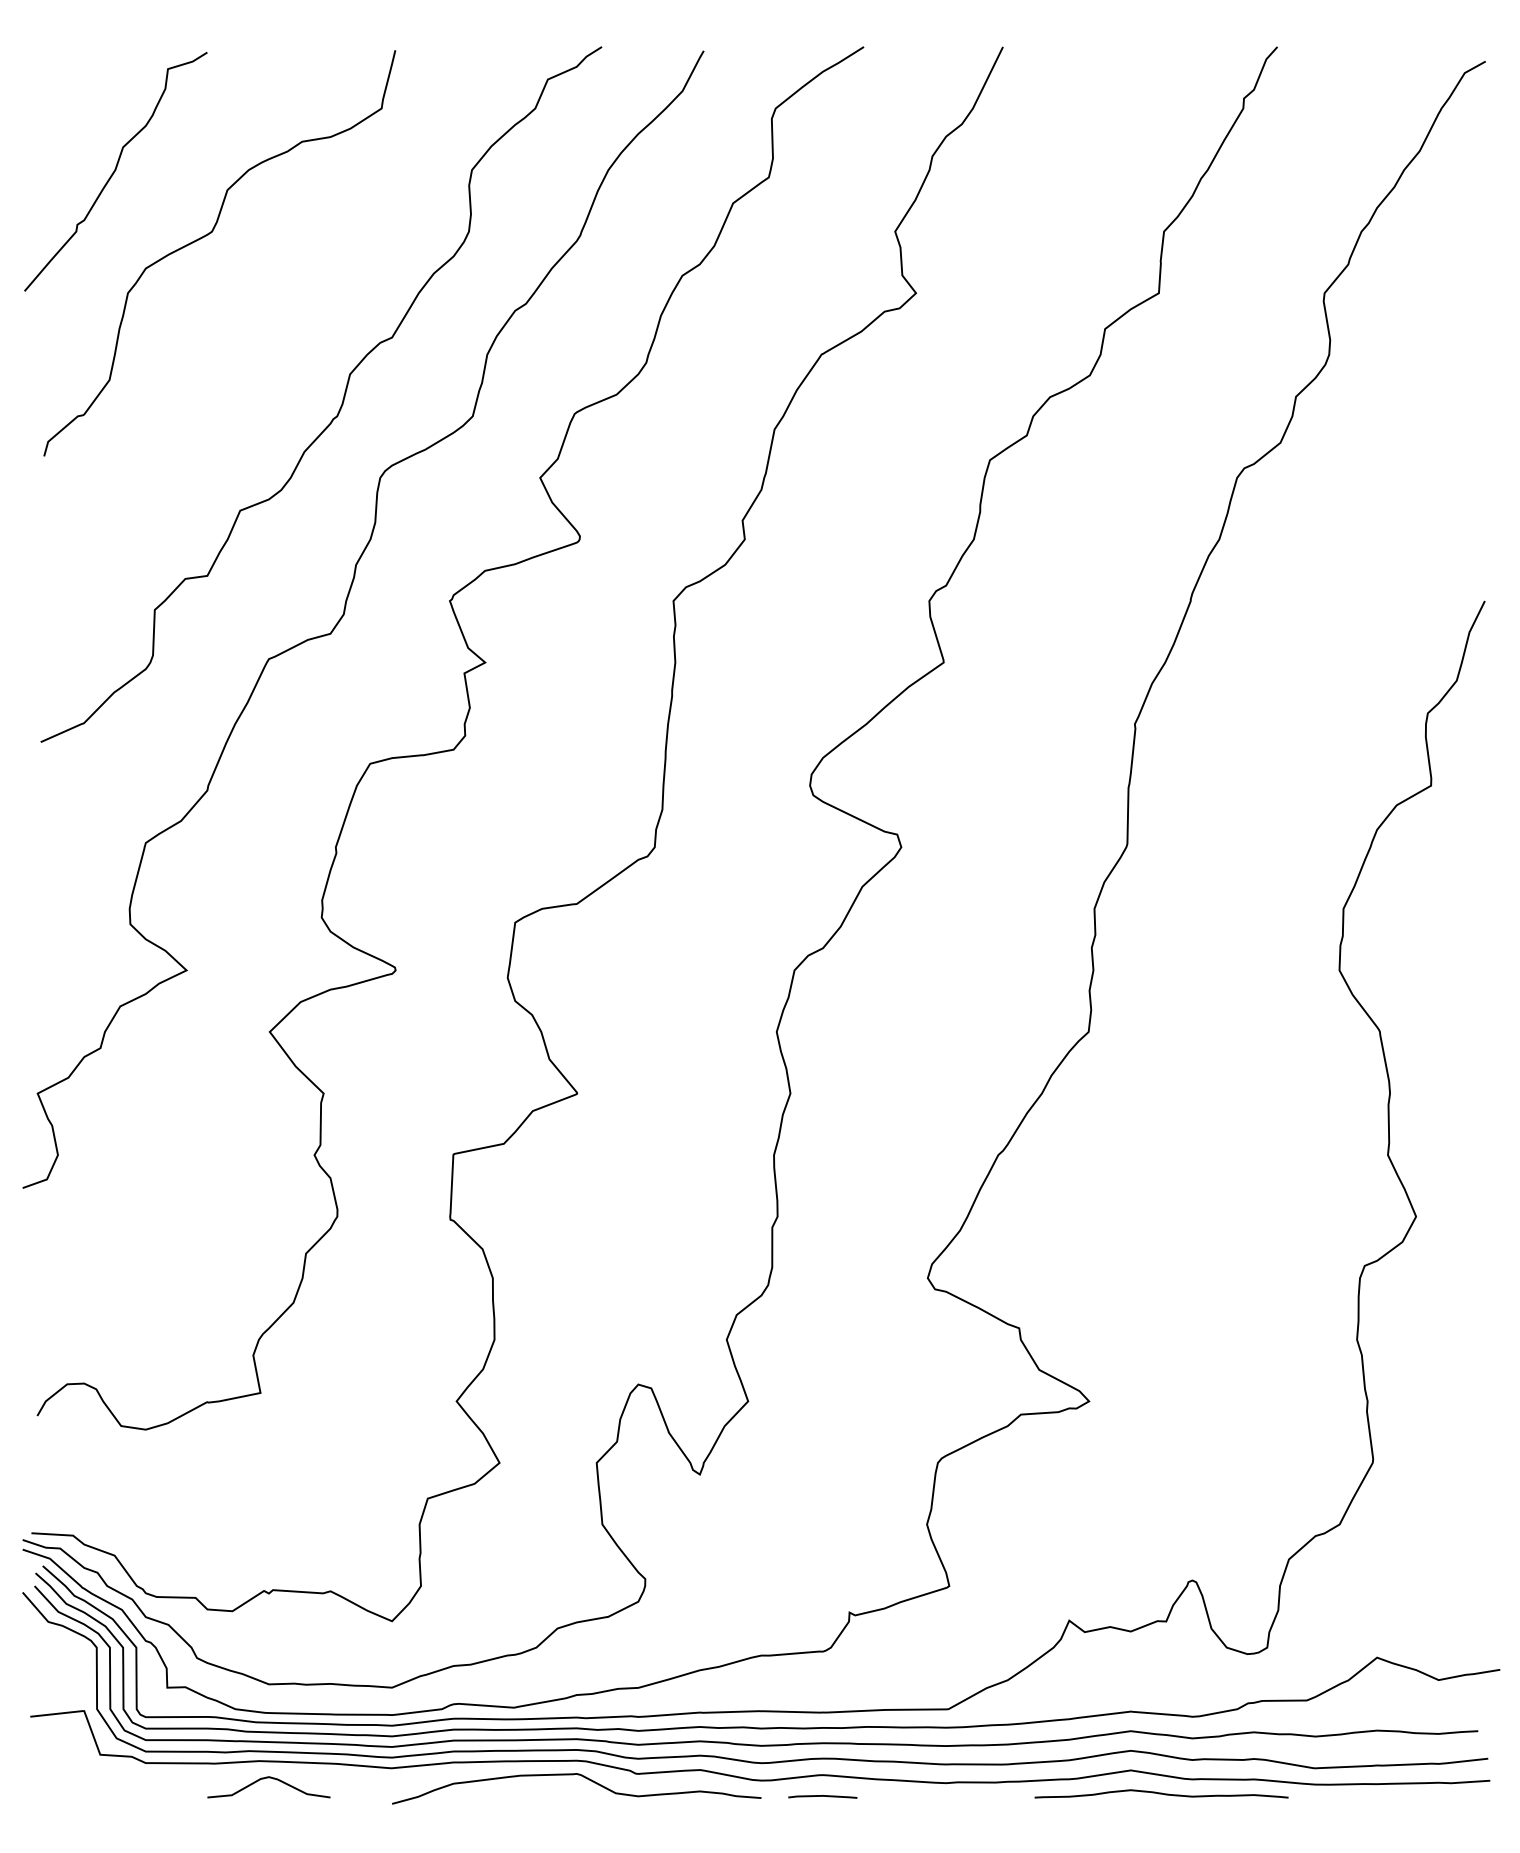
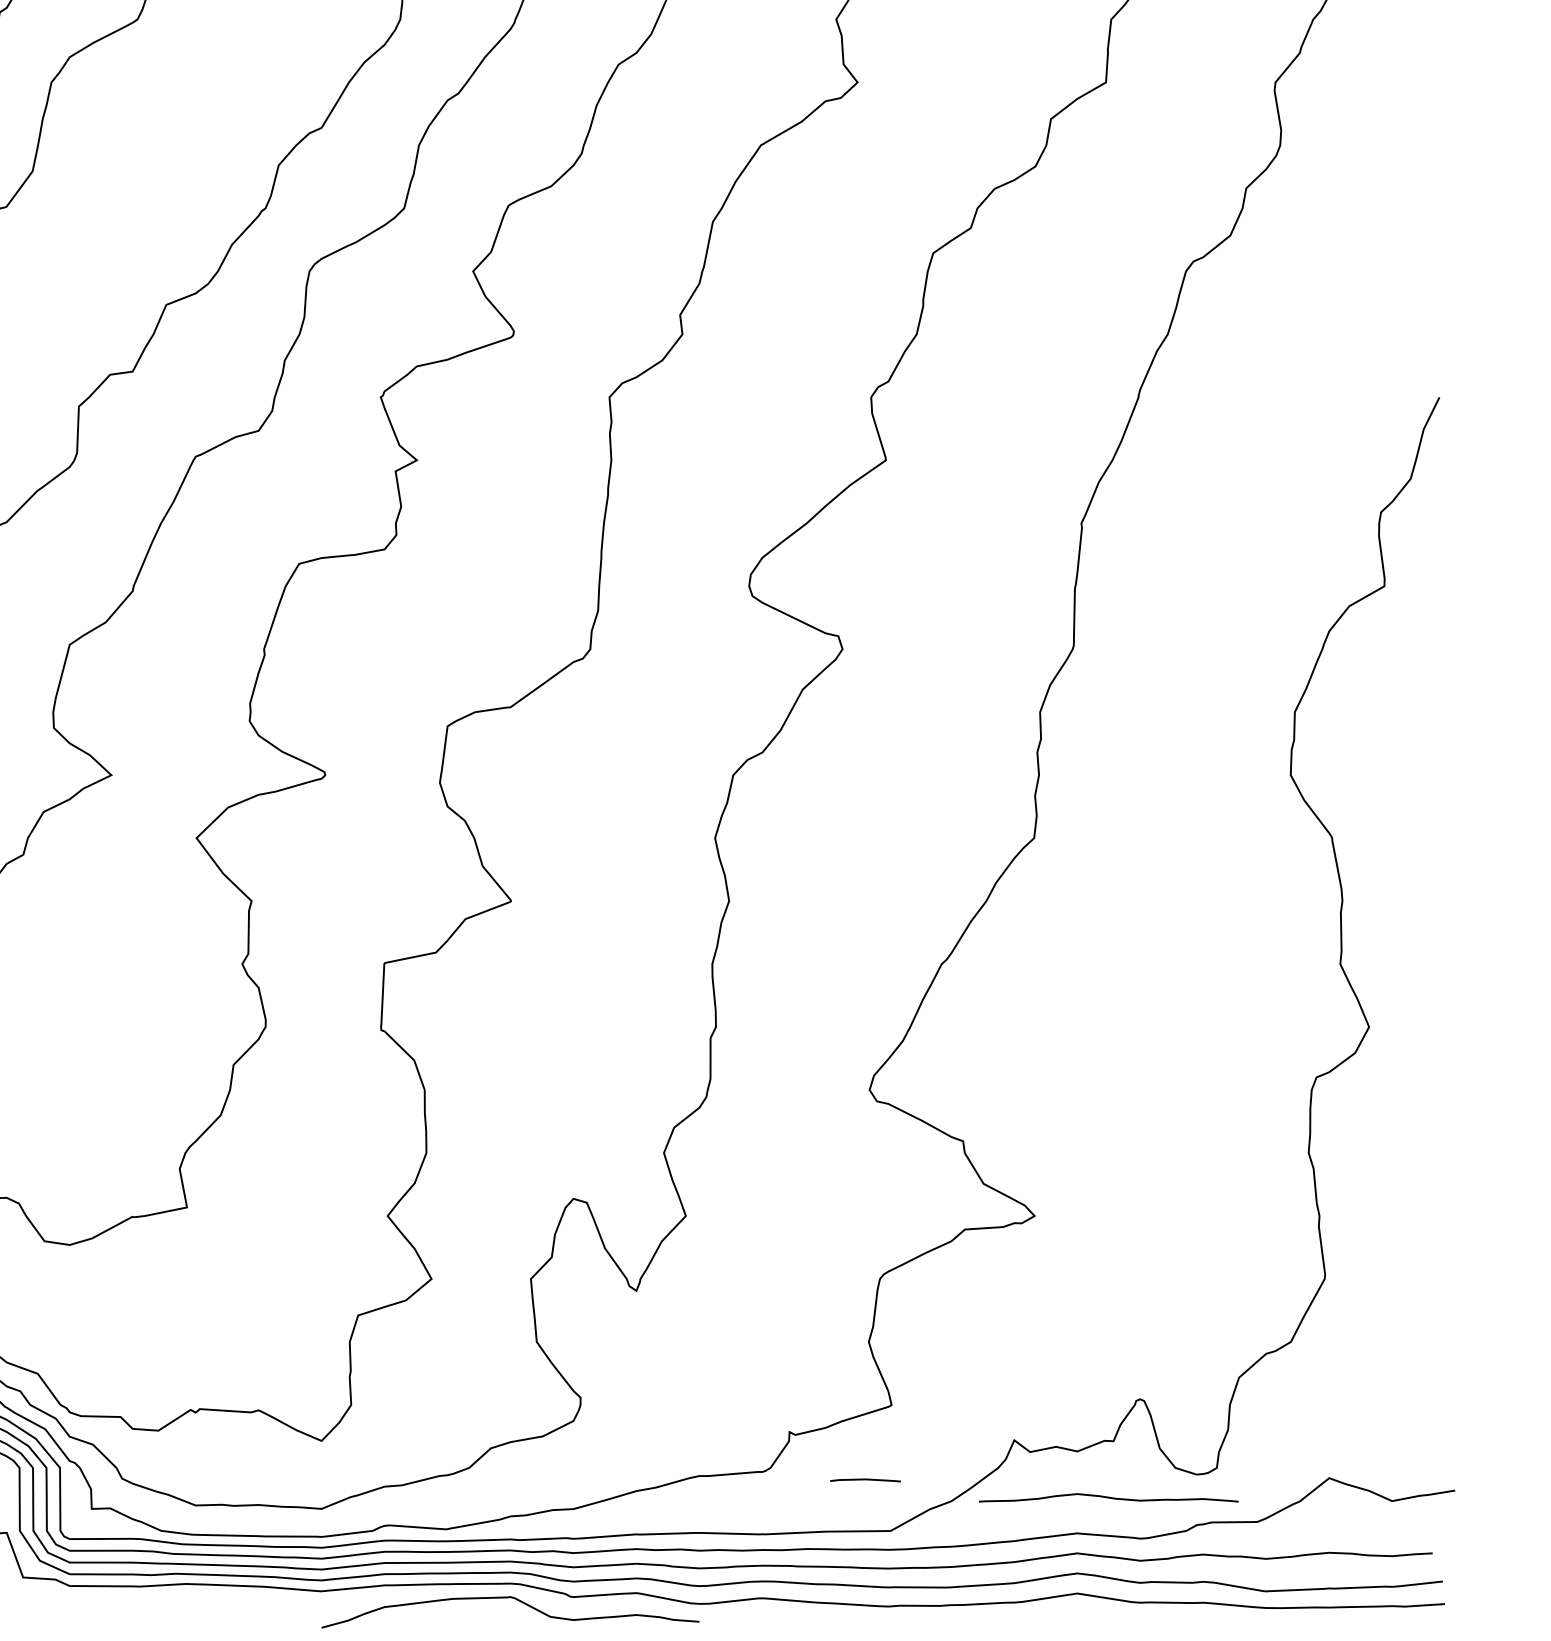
curve: (268, 1778) -> (195, 1601), removed
curve: (1161, 1793) -> (1108, 1497), moved
line: (822, 1796) -> (865, 1480), moved

